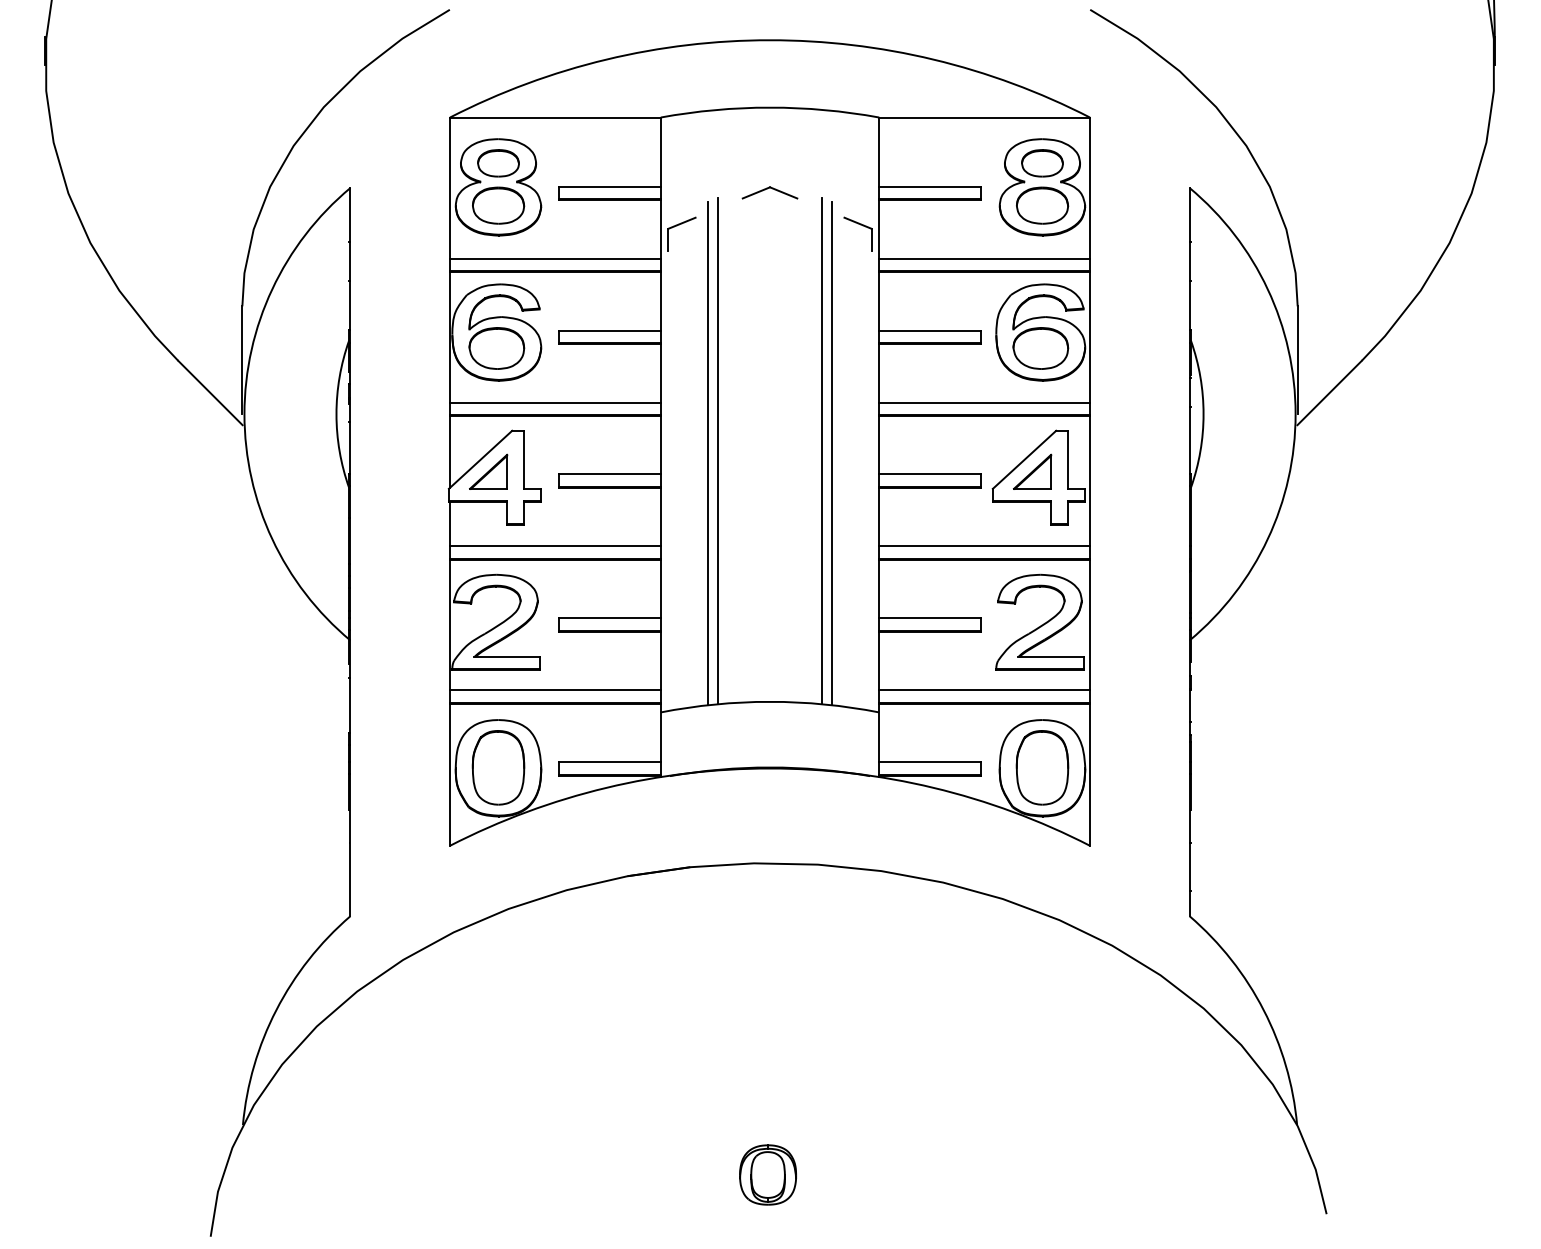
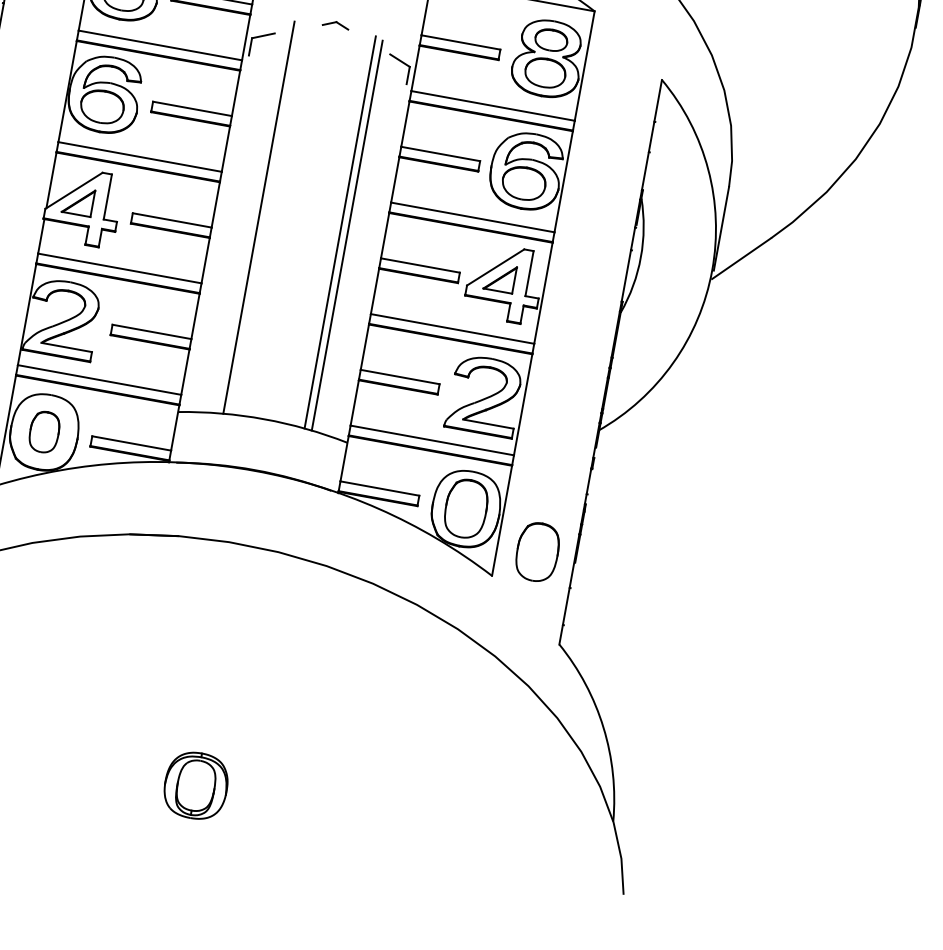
part: (769, 192) -> (335, 24), size x0.6
line: (708, 453) -> (251, 218), removed
part: (498, 767) -> (44, 431), size x0.7
part: (1141, 805) -> (537, 551), added
part: (767, 1174) -> (195, 785), size x1.4

